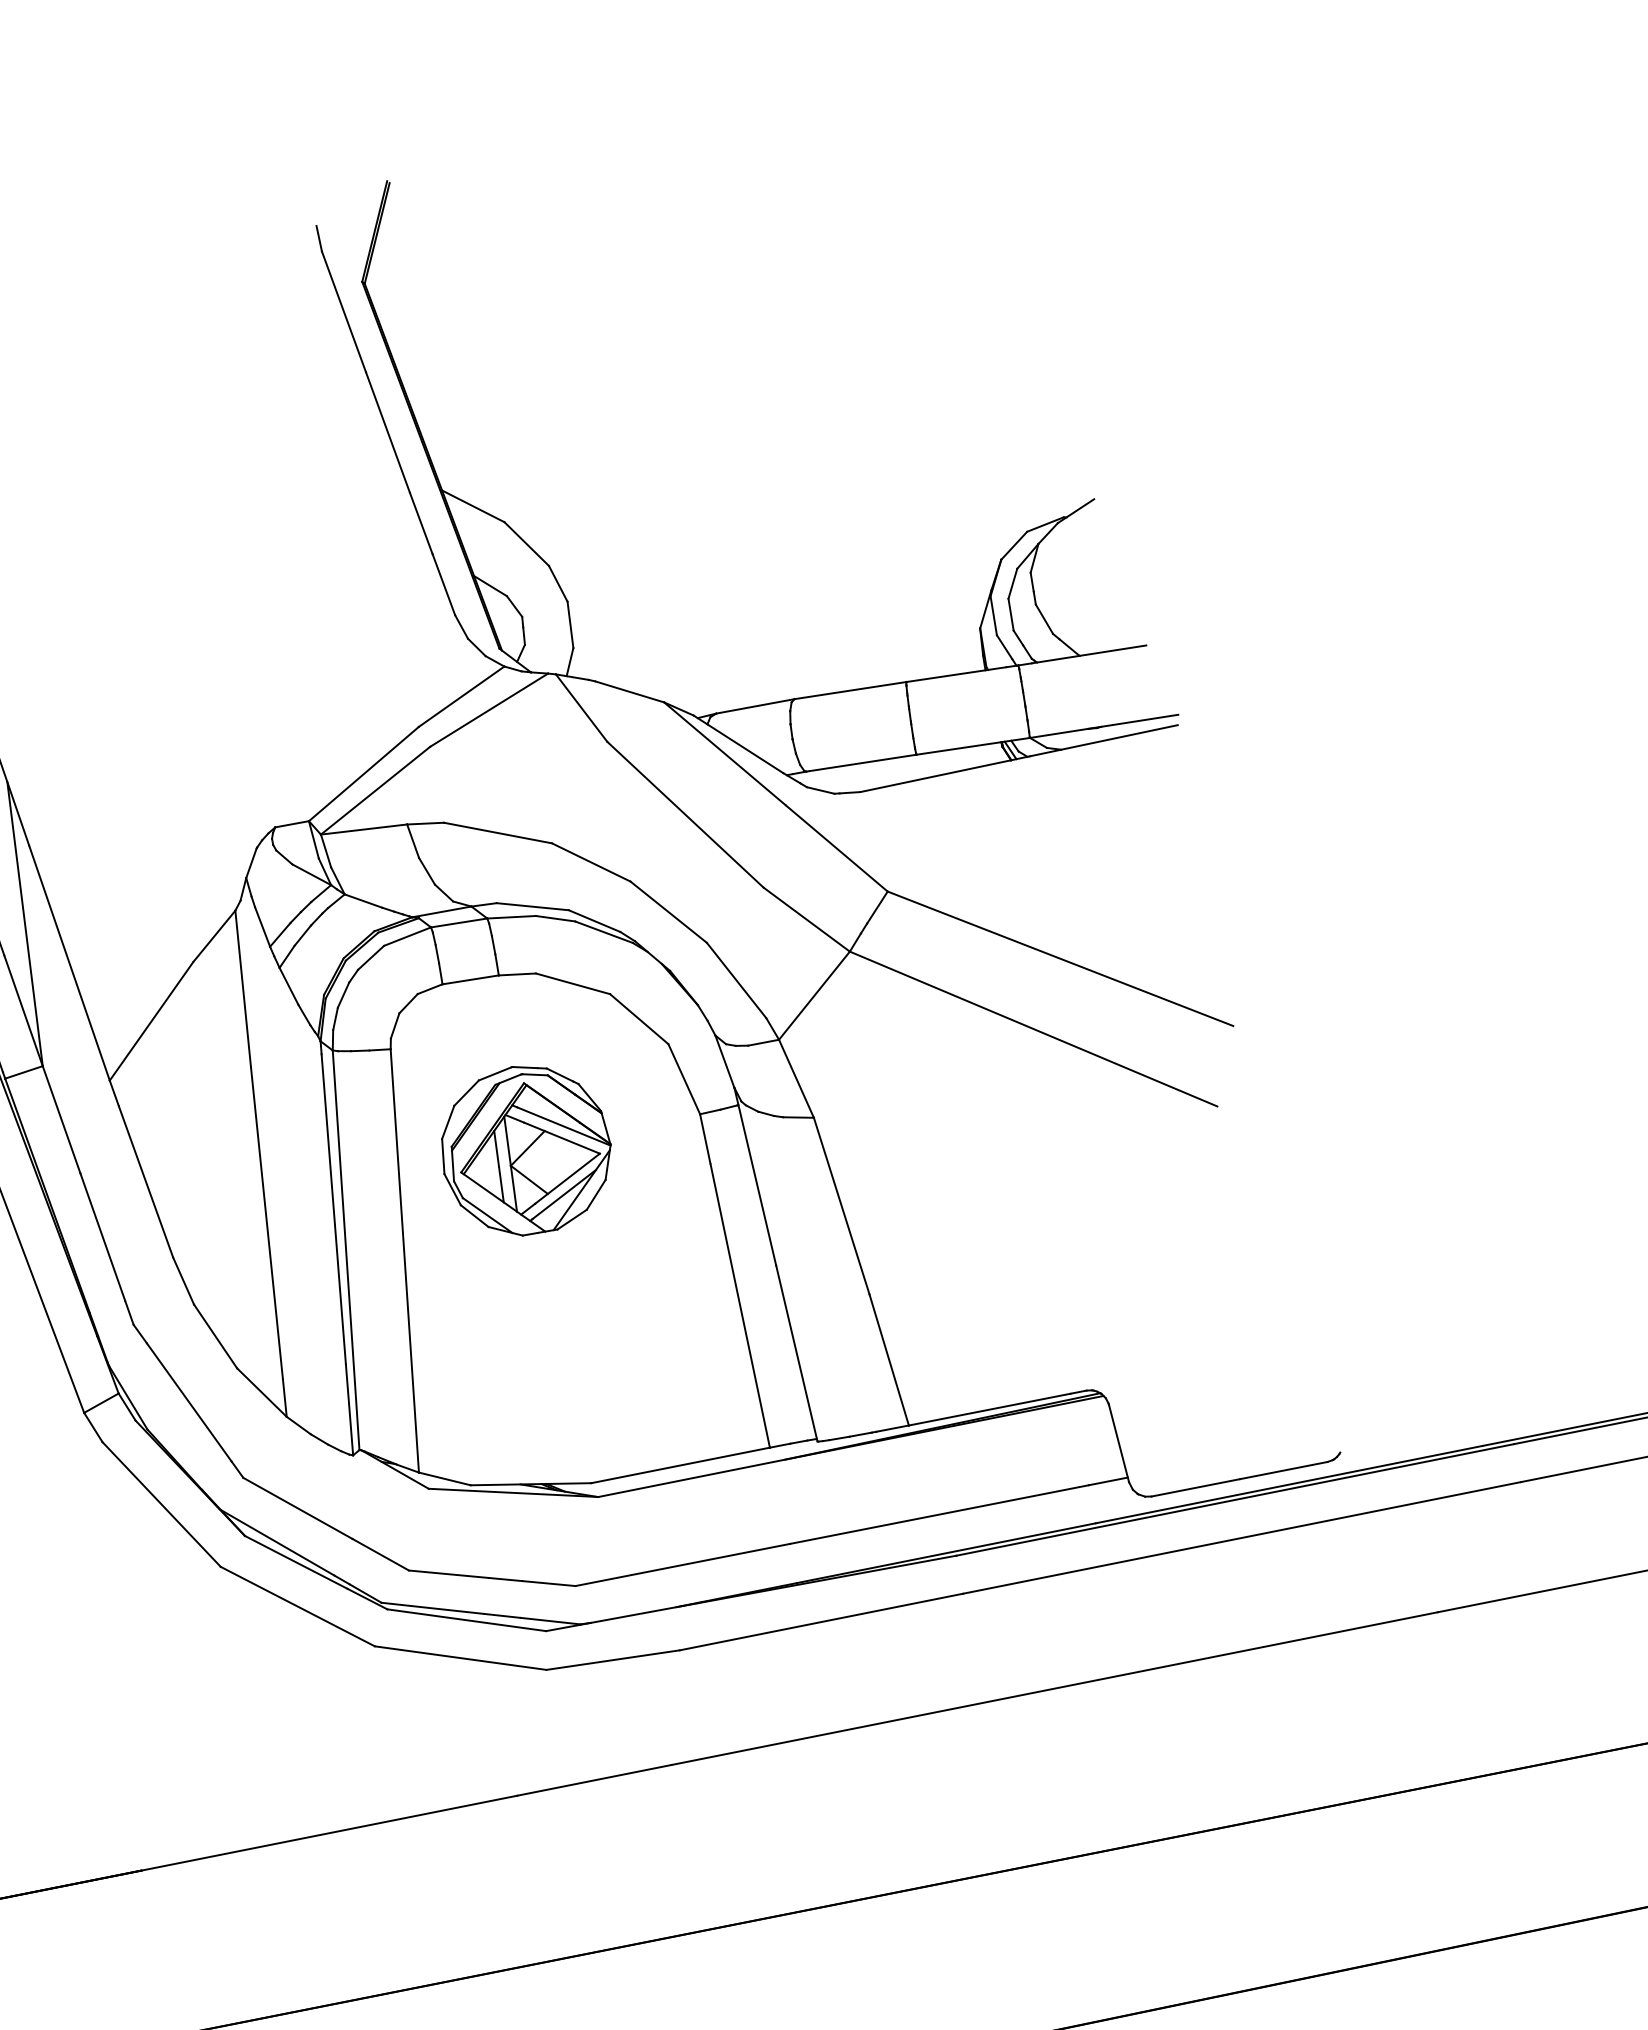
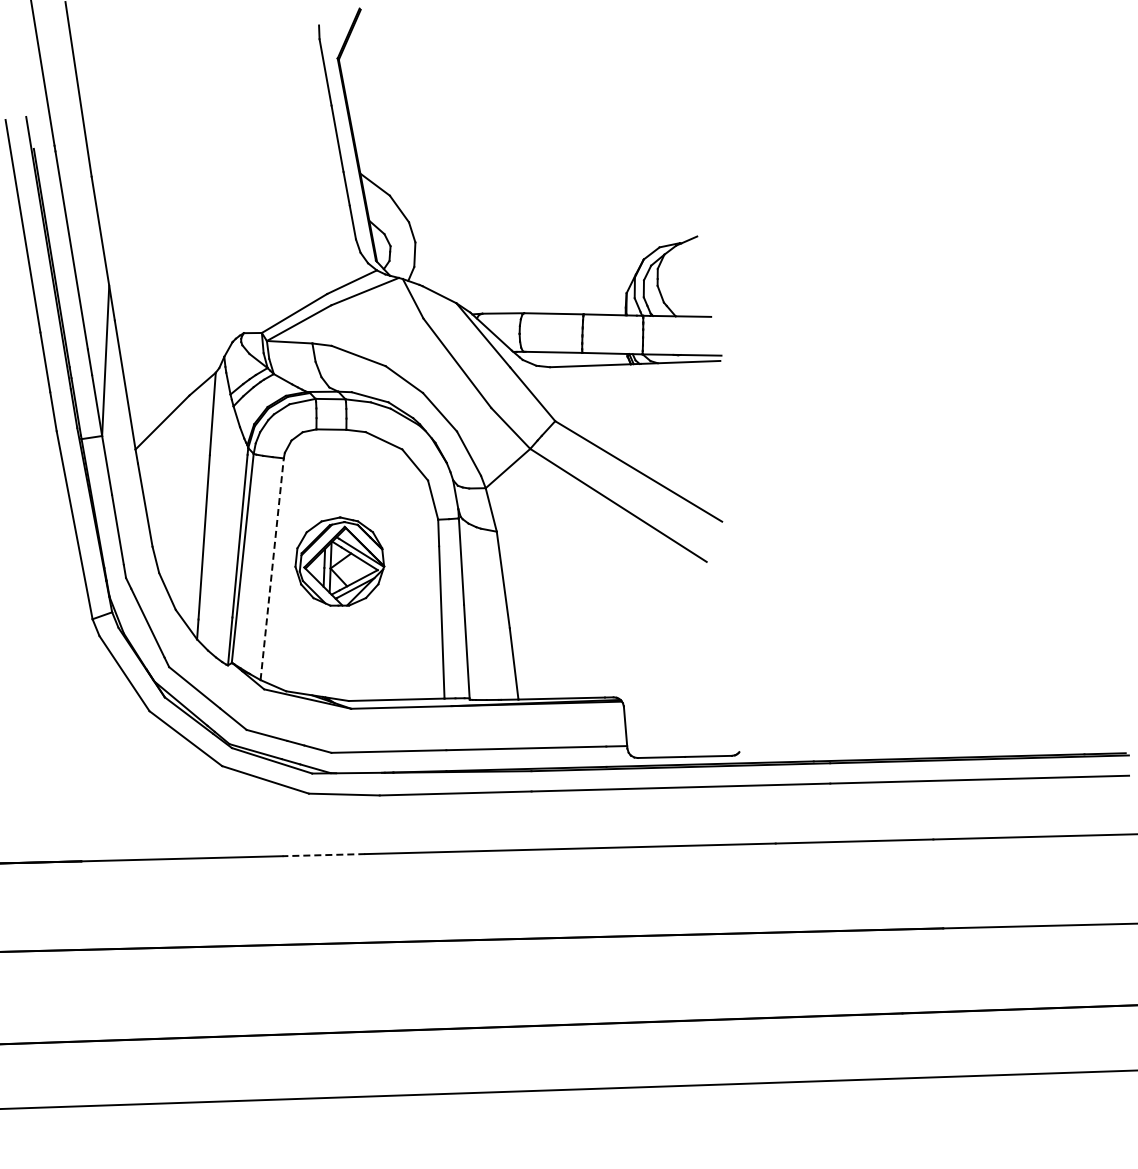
part: (525, 1149) -> (339, 561), moved
line: (405, 1259) -> (272, 568), solid -> dashed
line: (593, 1781) -> (323, 855), solid -> dashed

